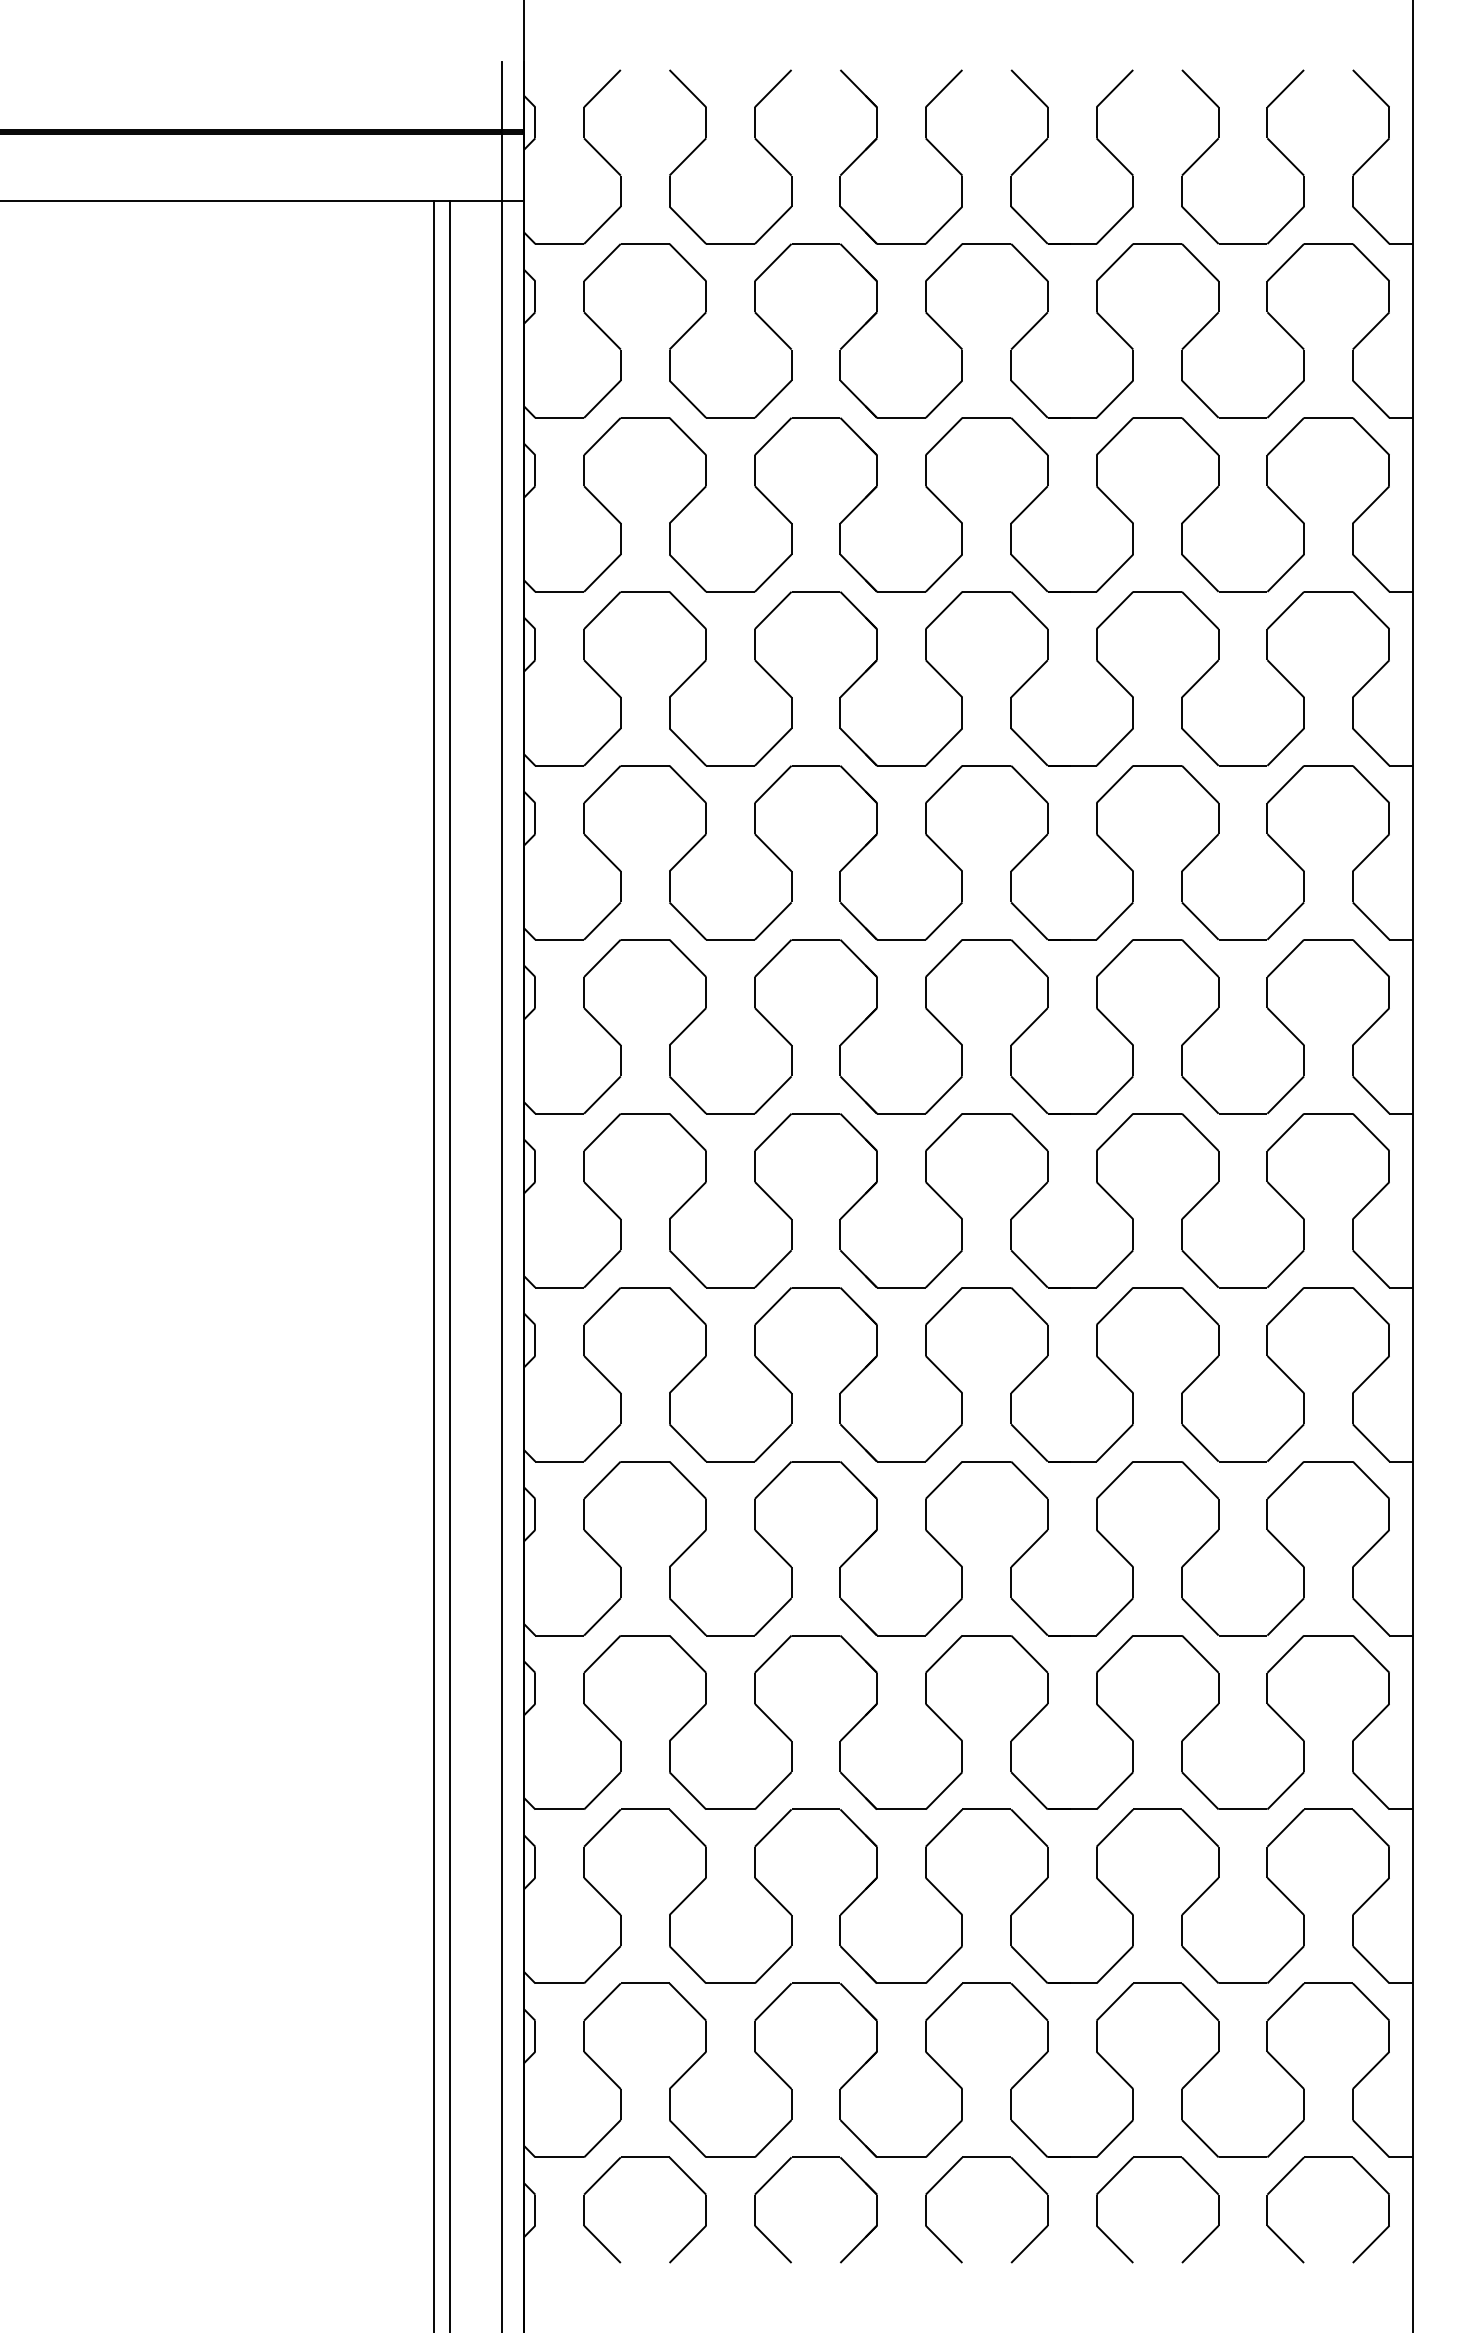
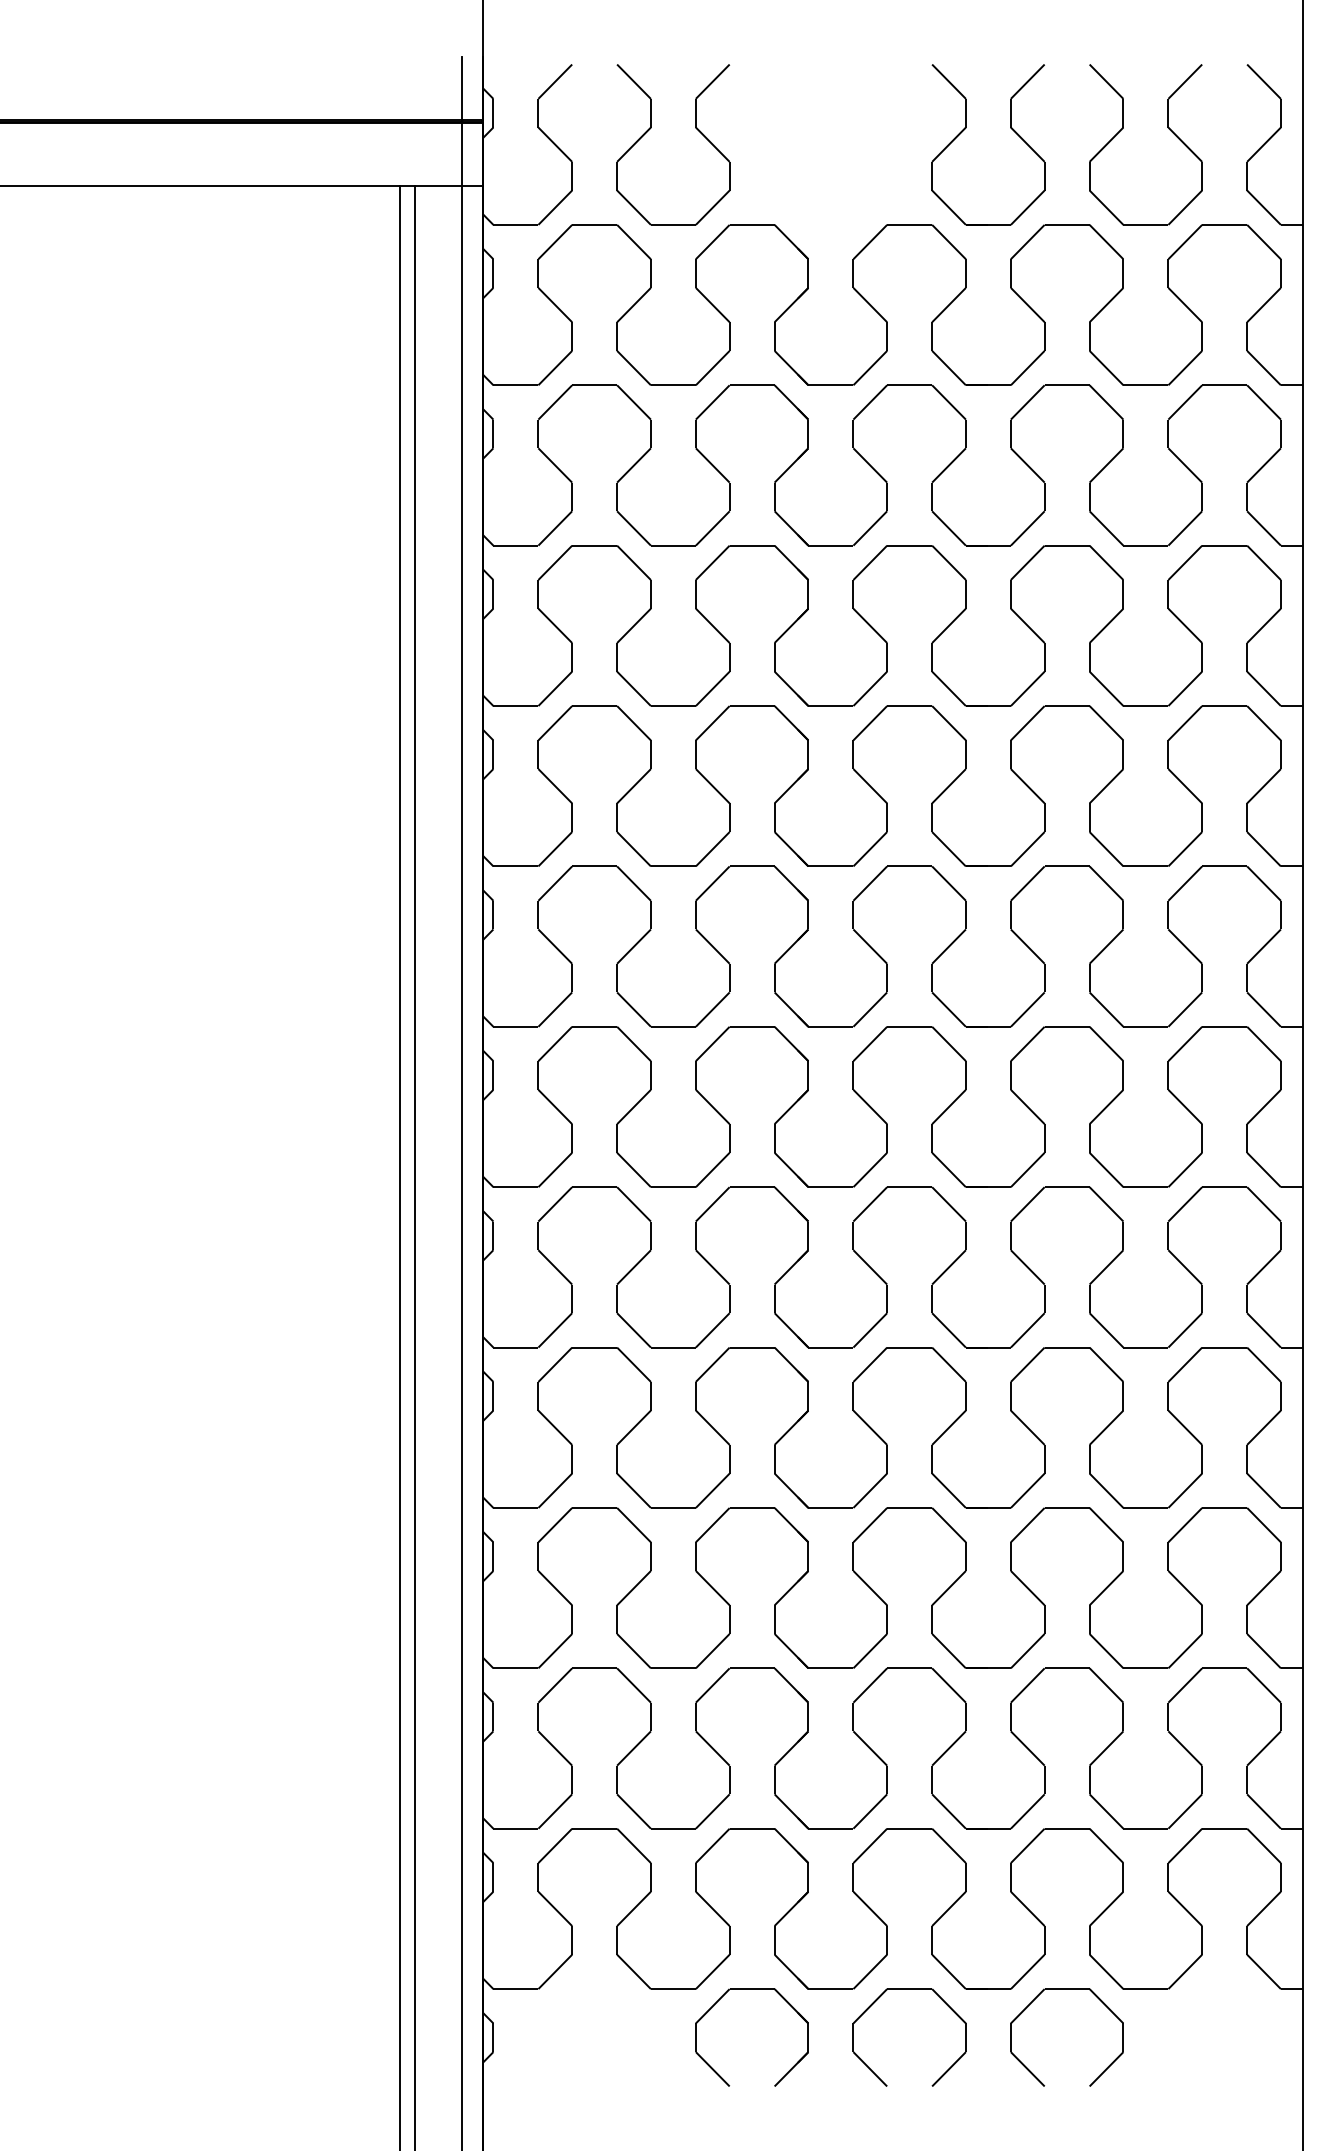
part: (877, 139) -> (808, 128), removed
part: (644, 2157) -> (594, 1989), removed
part: (1328, 2157) -> (1224, 1989), removed

